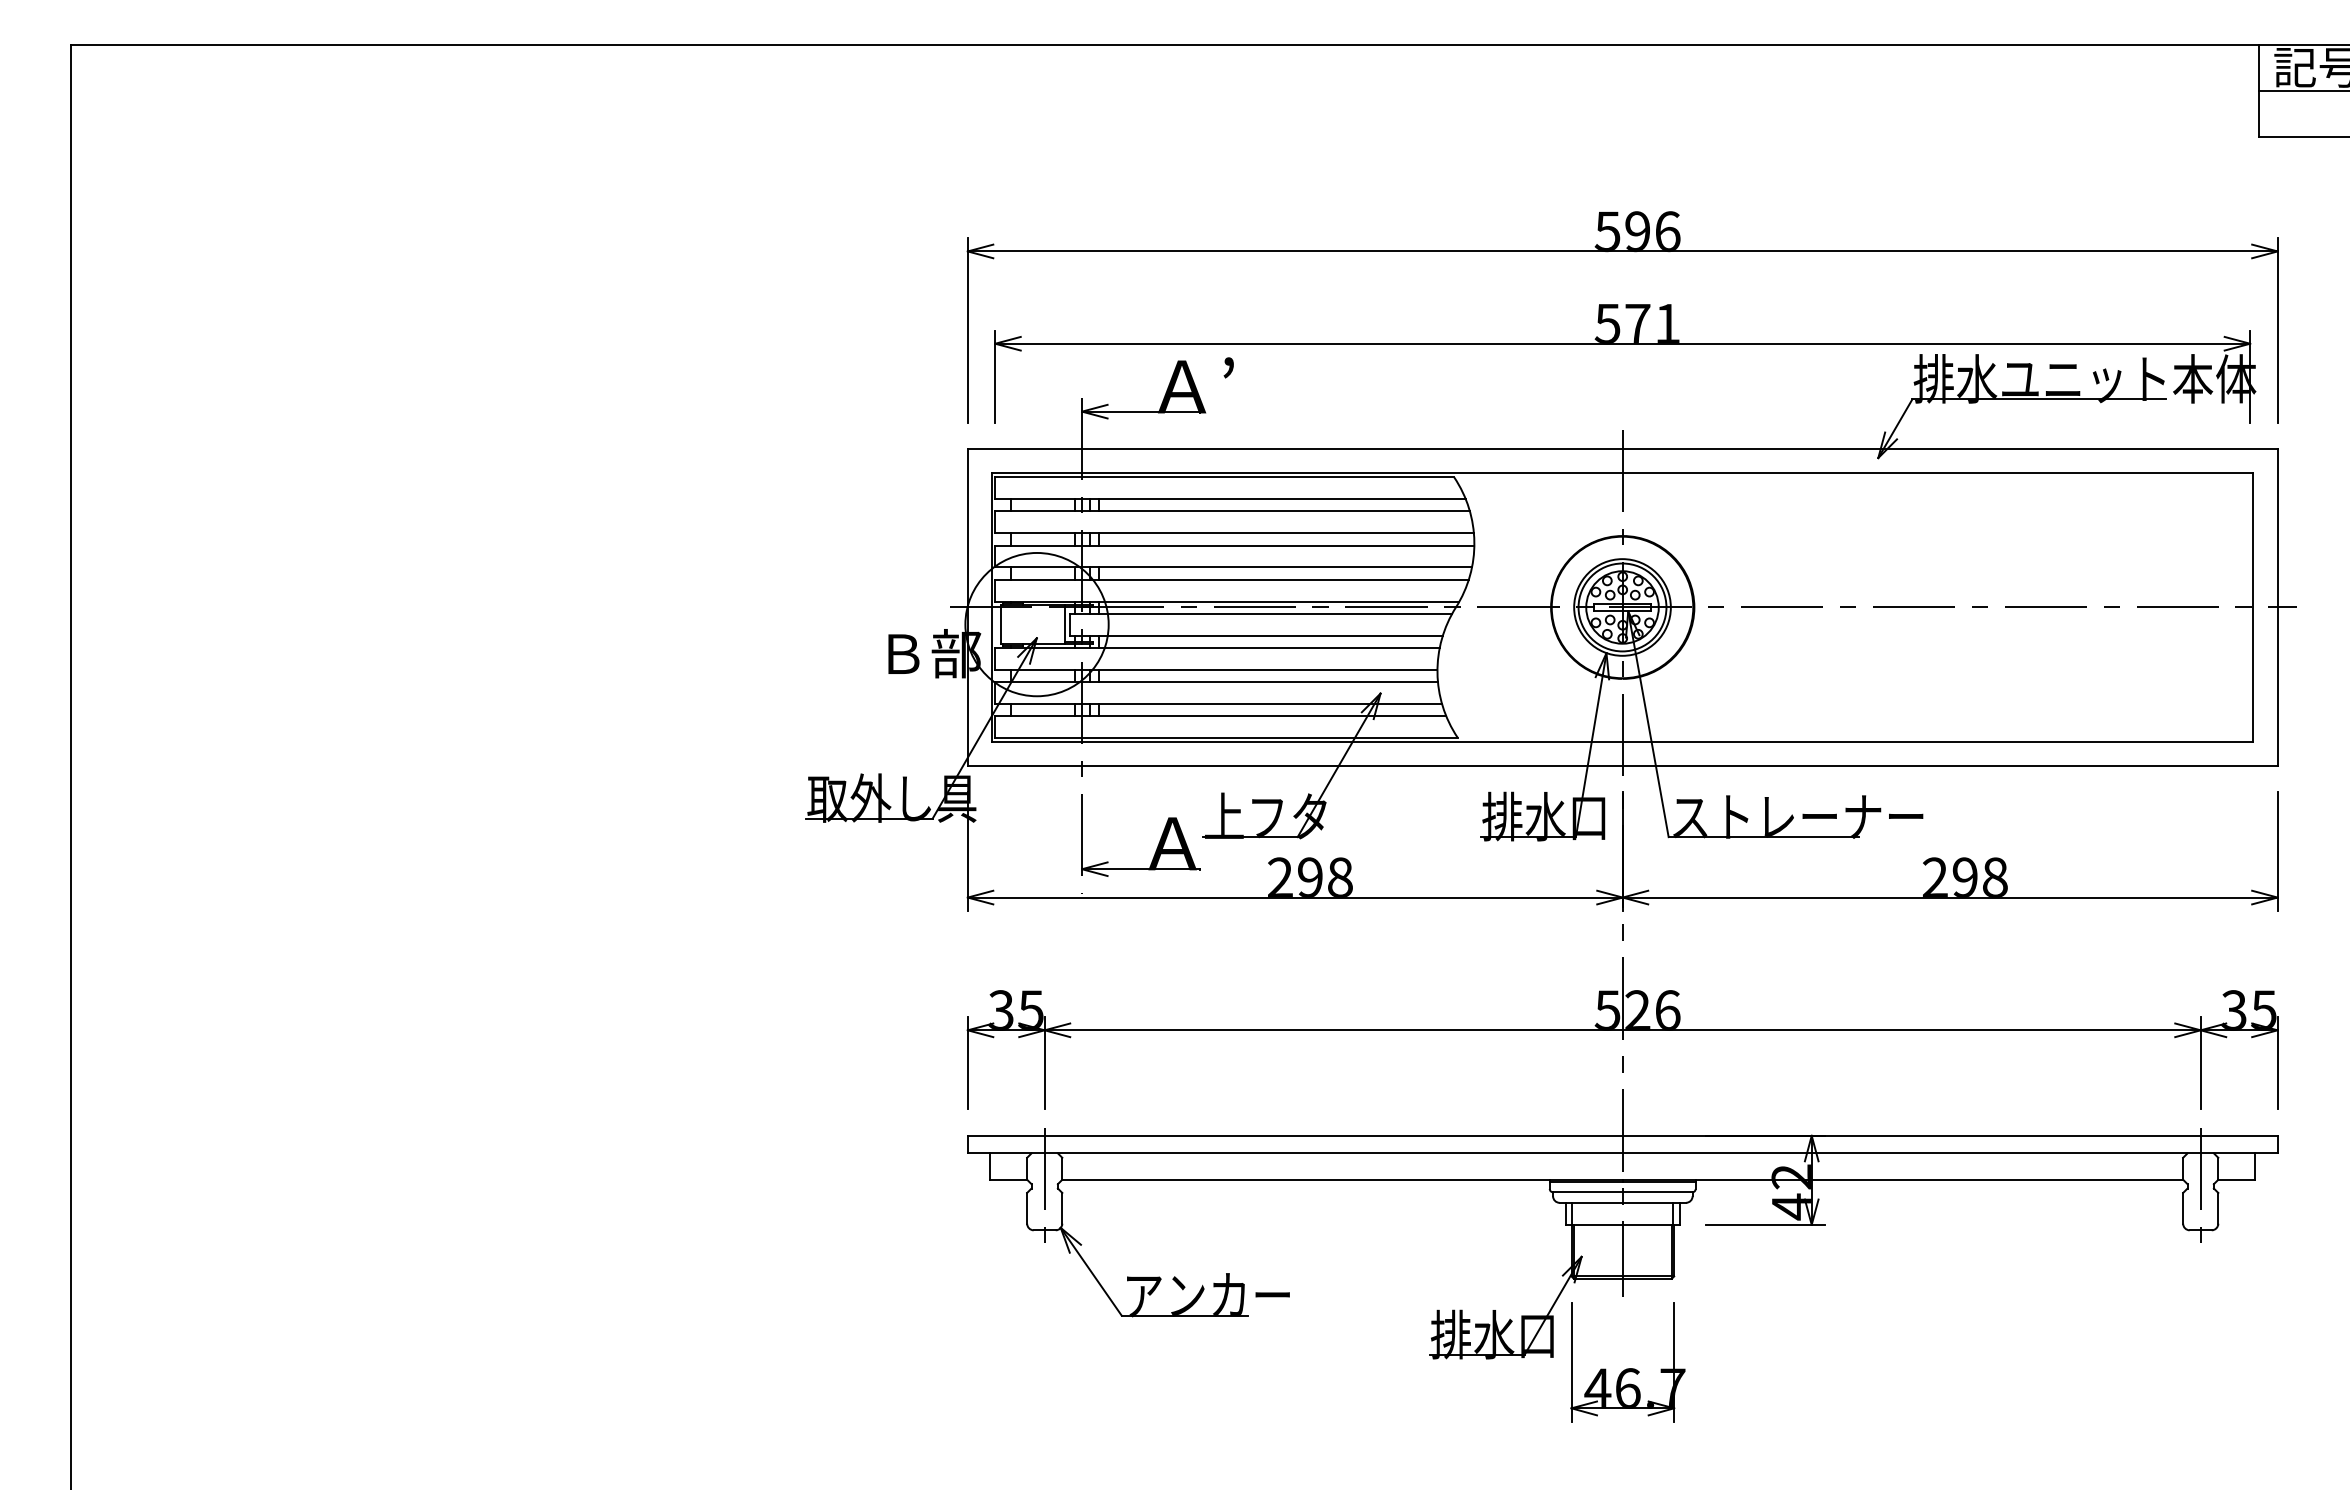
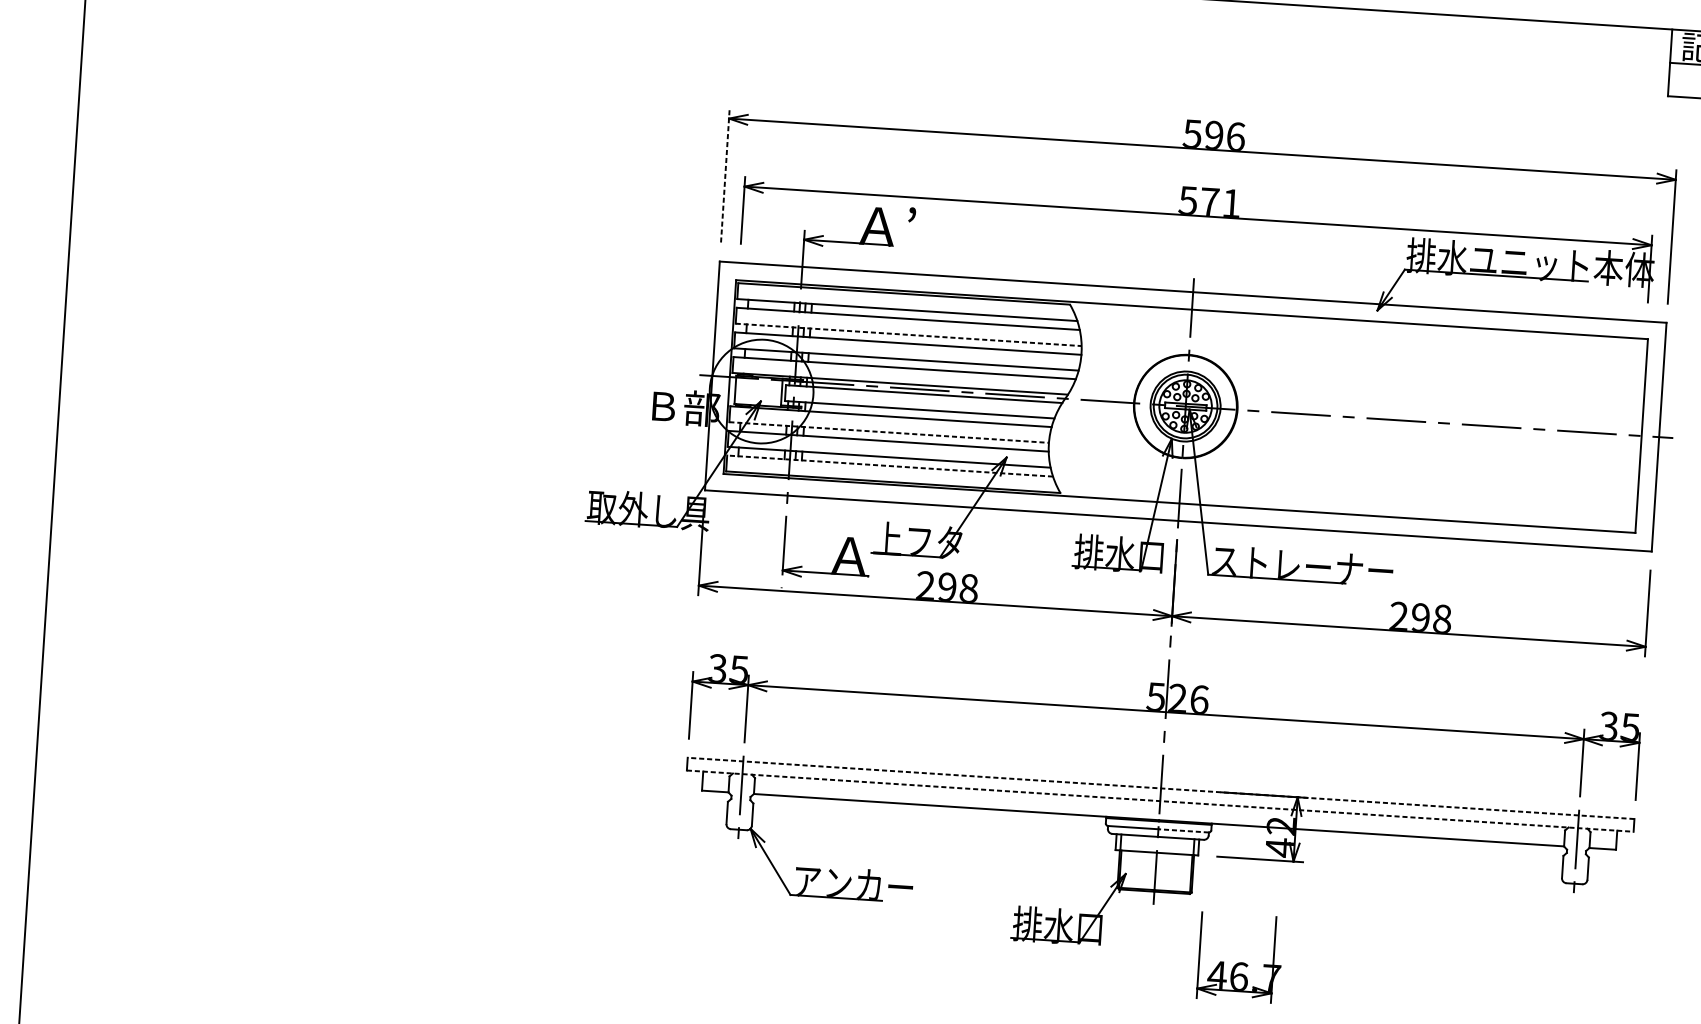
line: (967, 330) -> (725, 175), solid -> dashed
line: (1235, 533) -> (909, 334), solid -> dashed
line: (1216, 669) -> (889, 432), solid -> dashed
line: (1220, 715) -> (889, 465), solid -> dashed
line: (1622, 1135) -> (1160, 788), solid -> dashed
line: (1622, 1153) -> (1160, 801), solid -> dashed
line: (1657, 1192) -> (1183, 831), solid -> dashed
part: (1627, 1362) -> (1239, 958), moved

